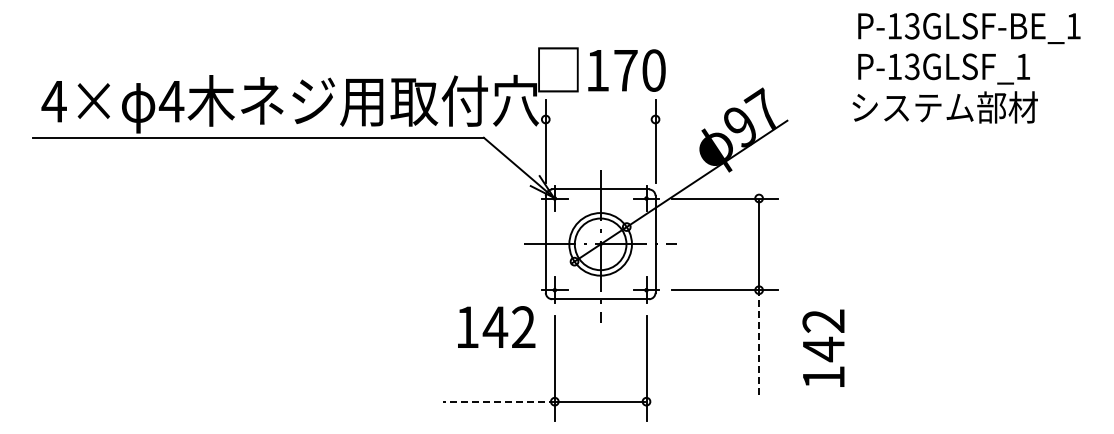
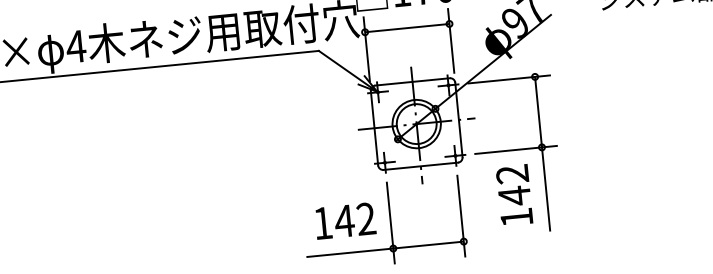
line: (600, 119) -> (407, 28), added
text: (496, 326) -> (345, 220), moved
line: (759, 343) -> (546, 188), dashed -> solid
text: (823, 347) -> (514, 194), moved
line: (499, 401) -> (350, 252), dashed -> solid

